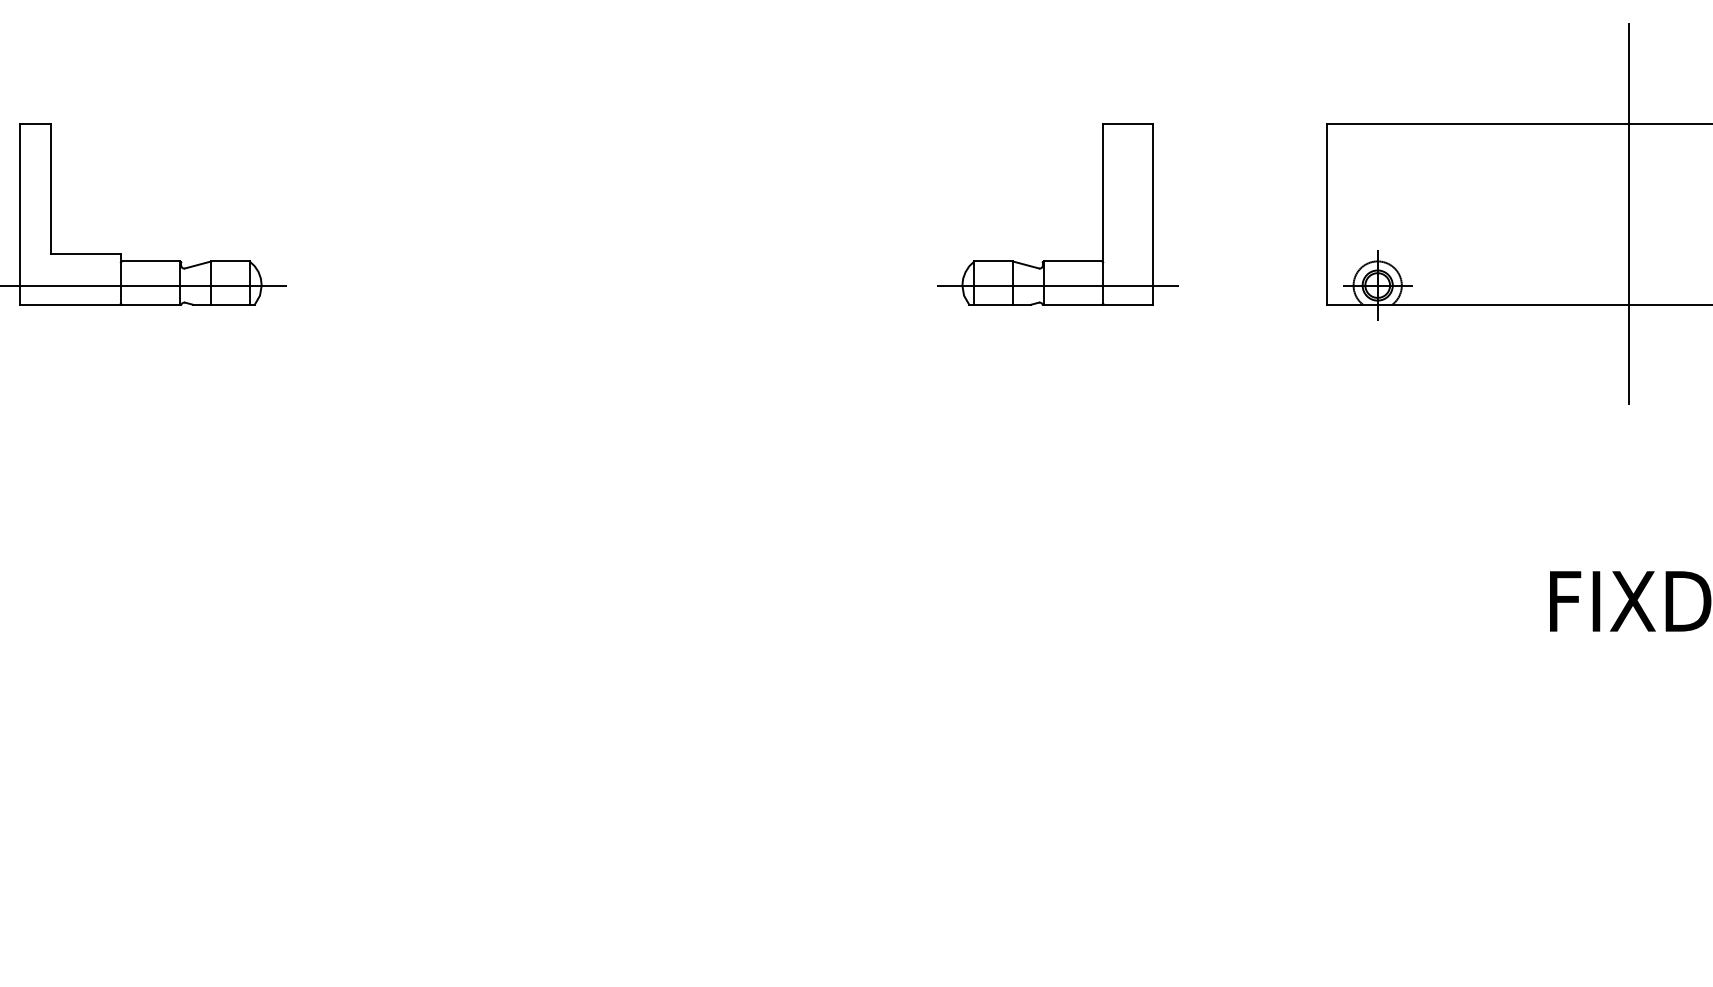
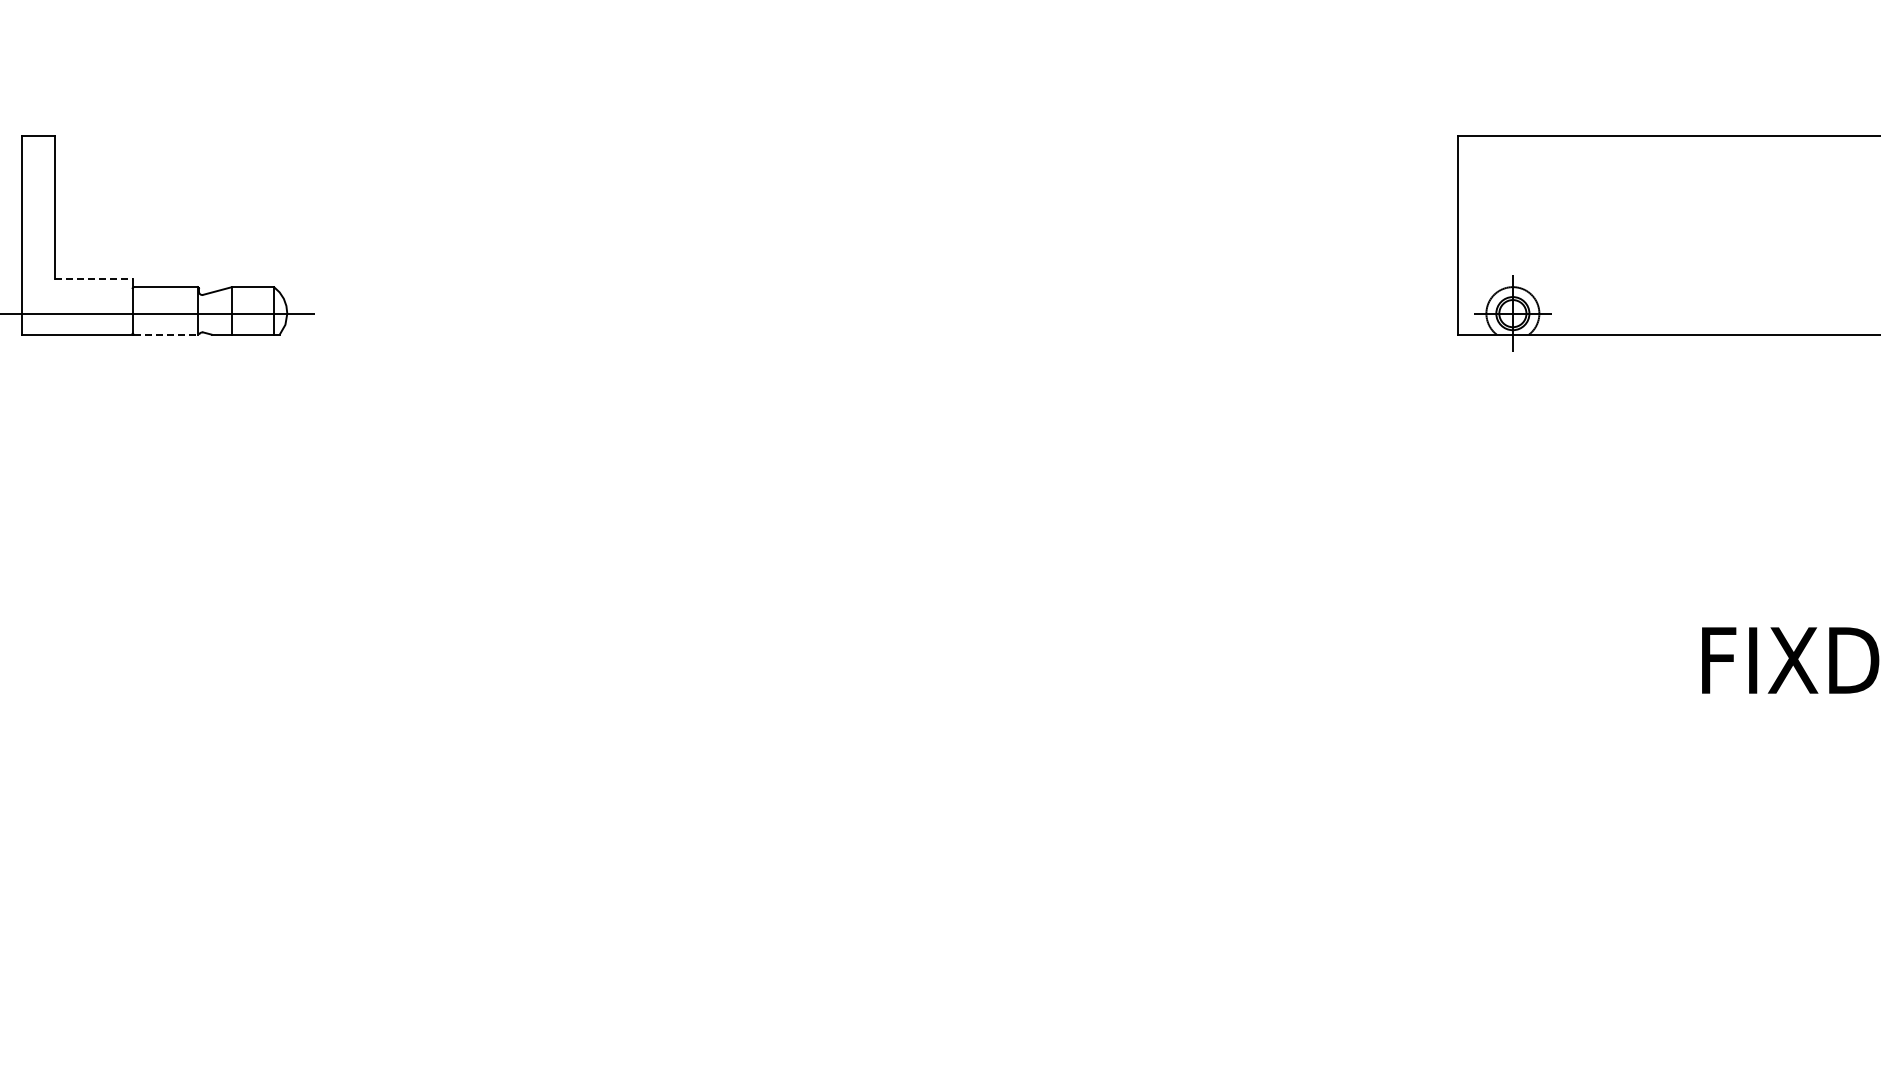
part: (1102, 214) -> (1210, 235), removed
line: (1629, 214) -> (1789, 235), removed
line: (86, 254) -> (94, 279), solid -> dashed
line: (151, 304) -> (166, 334), solid -> dashed

